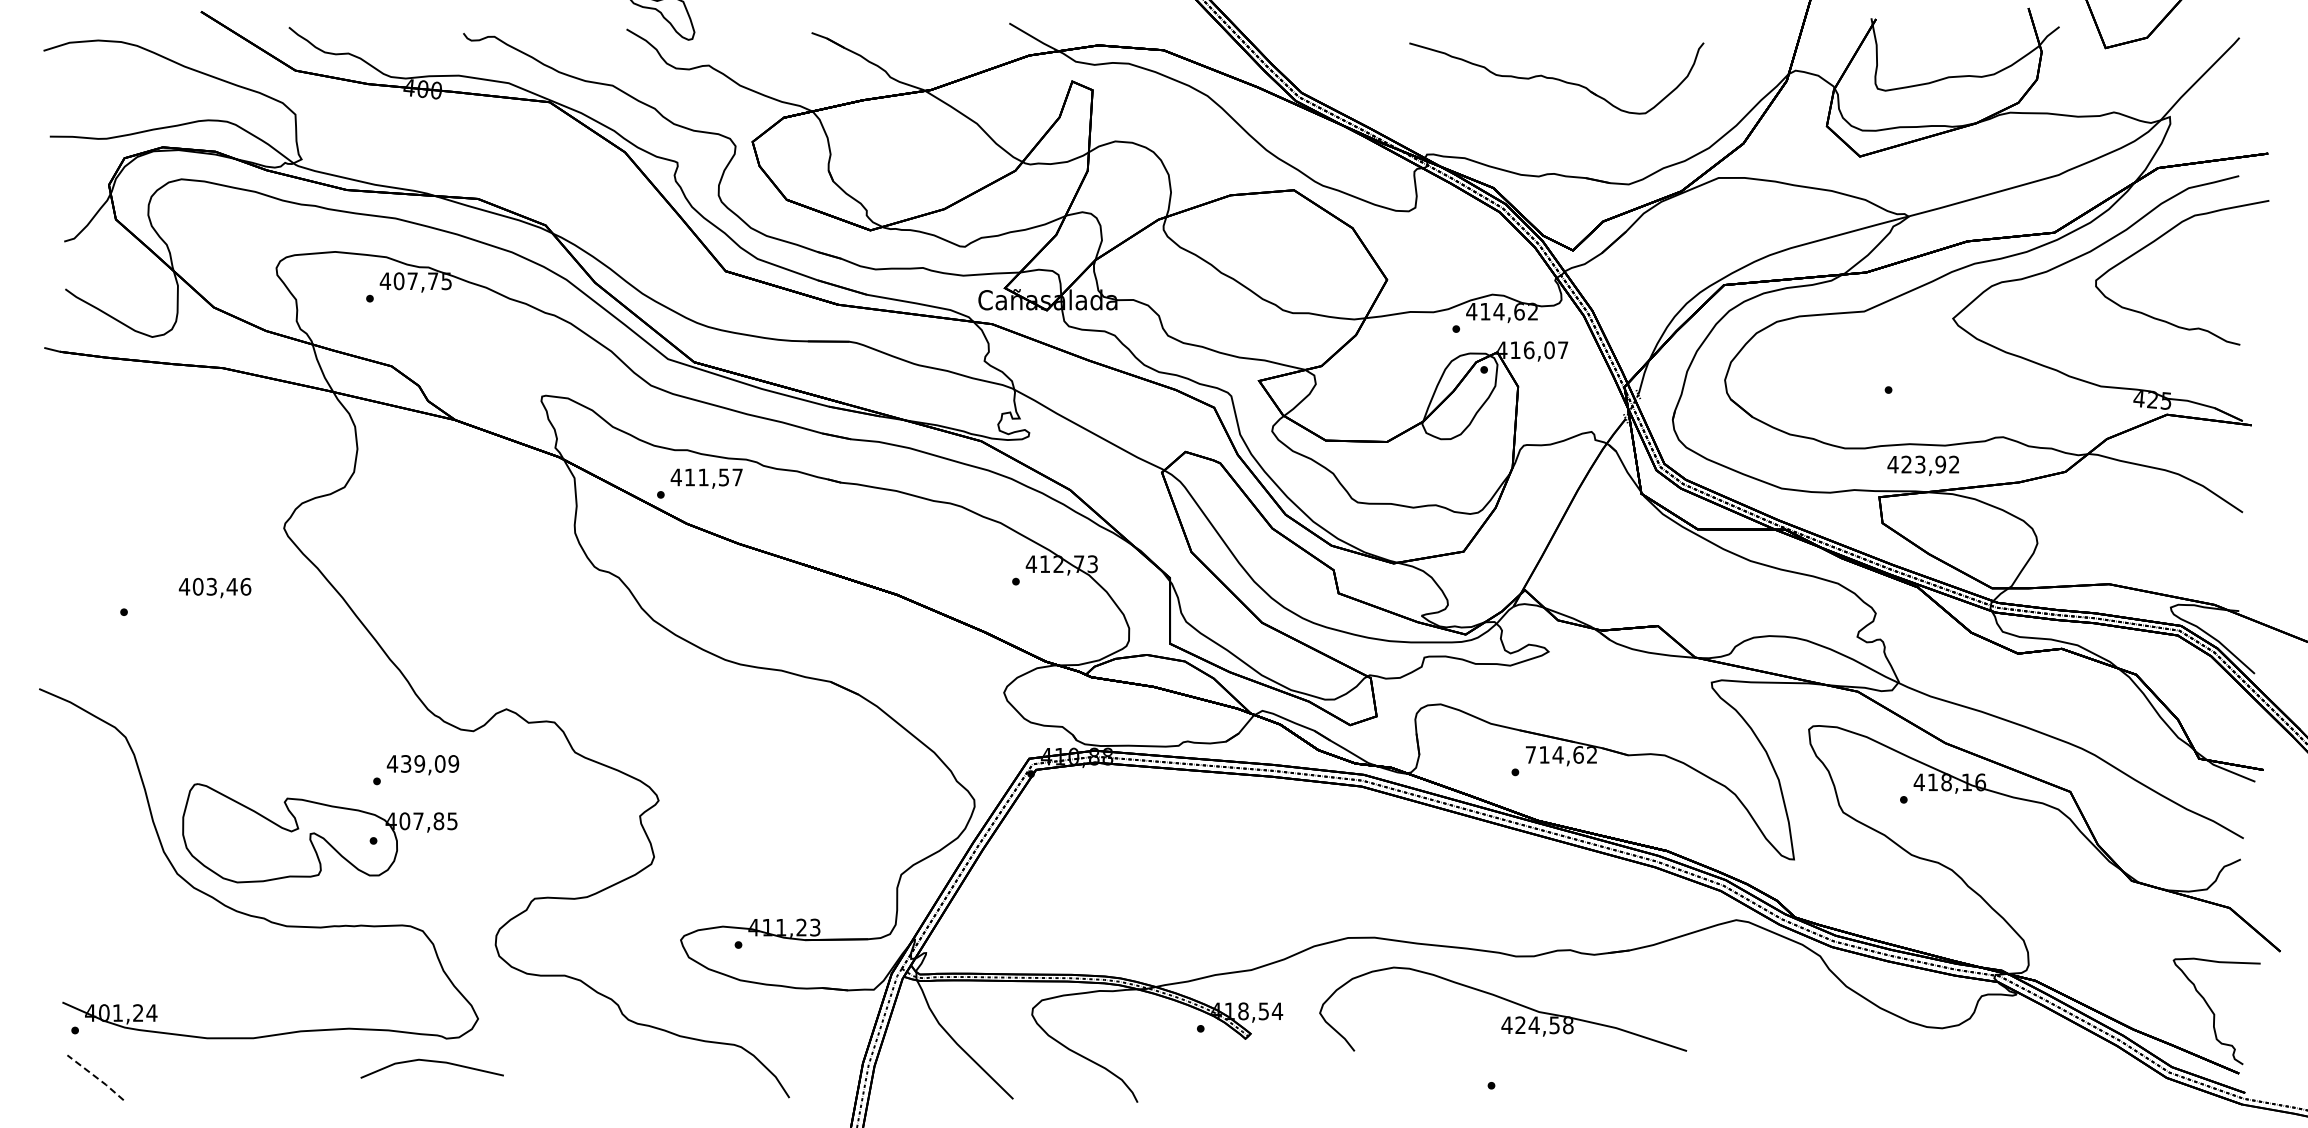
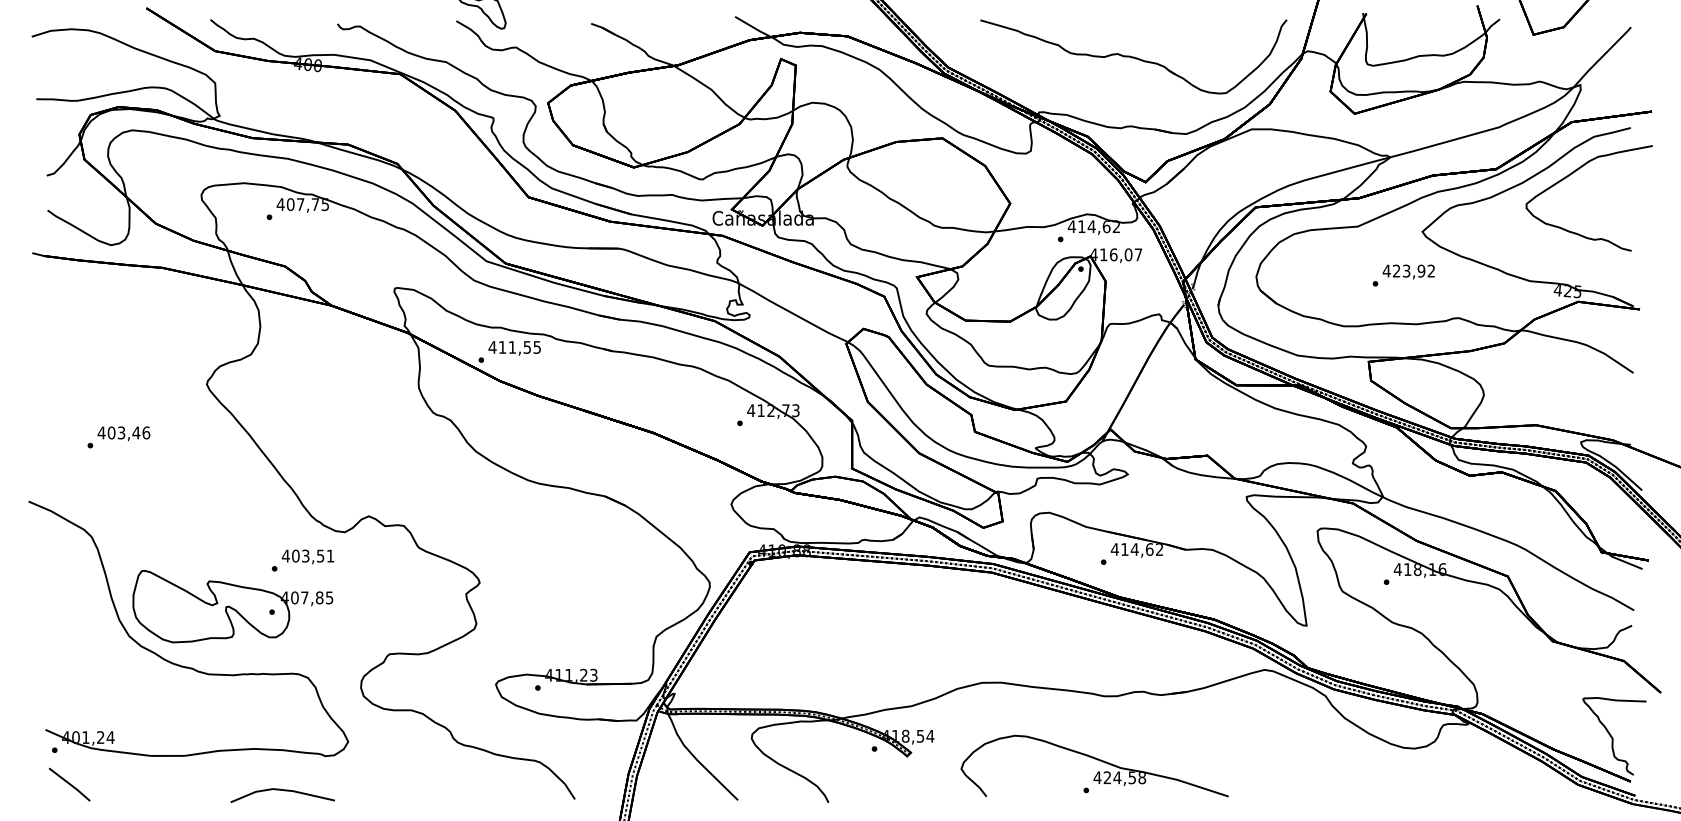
part: (1556, 78) -> (1133, 56), size x1.43
text: (1922, 465) -> (1408, 271), moved
text: (737, 477) -> (537, 347), 411,57 -> 411,55
text: (214, 587) -> (123, 433), moved
text: (1530, 754) -> (1114, 549), 714,62 -> 414,62
text: (429, 763) -> (312, 555), 439,09 -> 403,51
part: (1507, 1001) -> (1097, 760), moved
line: (432, 1062) -> (282, 791), moved
line: (96, 1077) -> (70, 784), dashed -> solid

